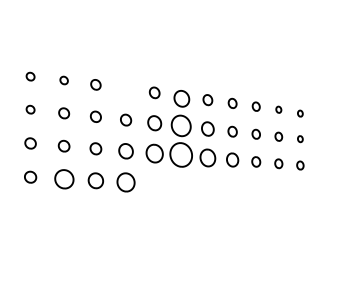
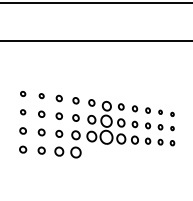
part: (125, 88) -> (75, 100), added
part: (63, 178) -> (41, 150), size x0.62

